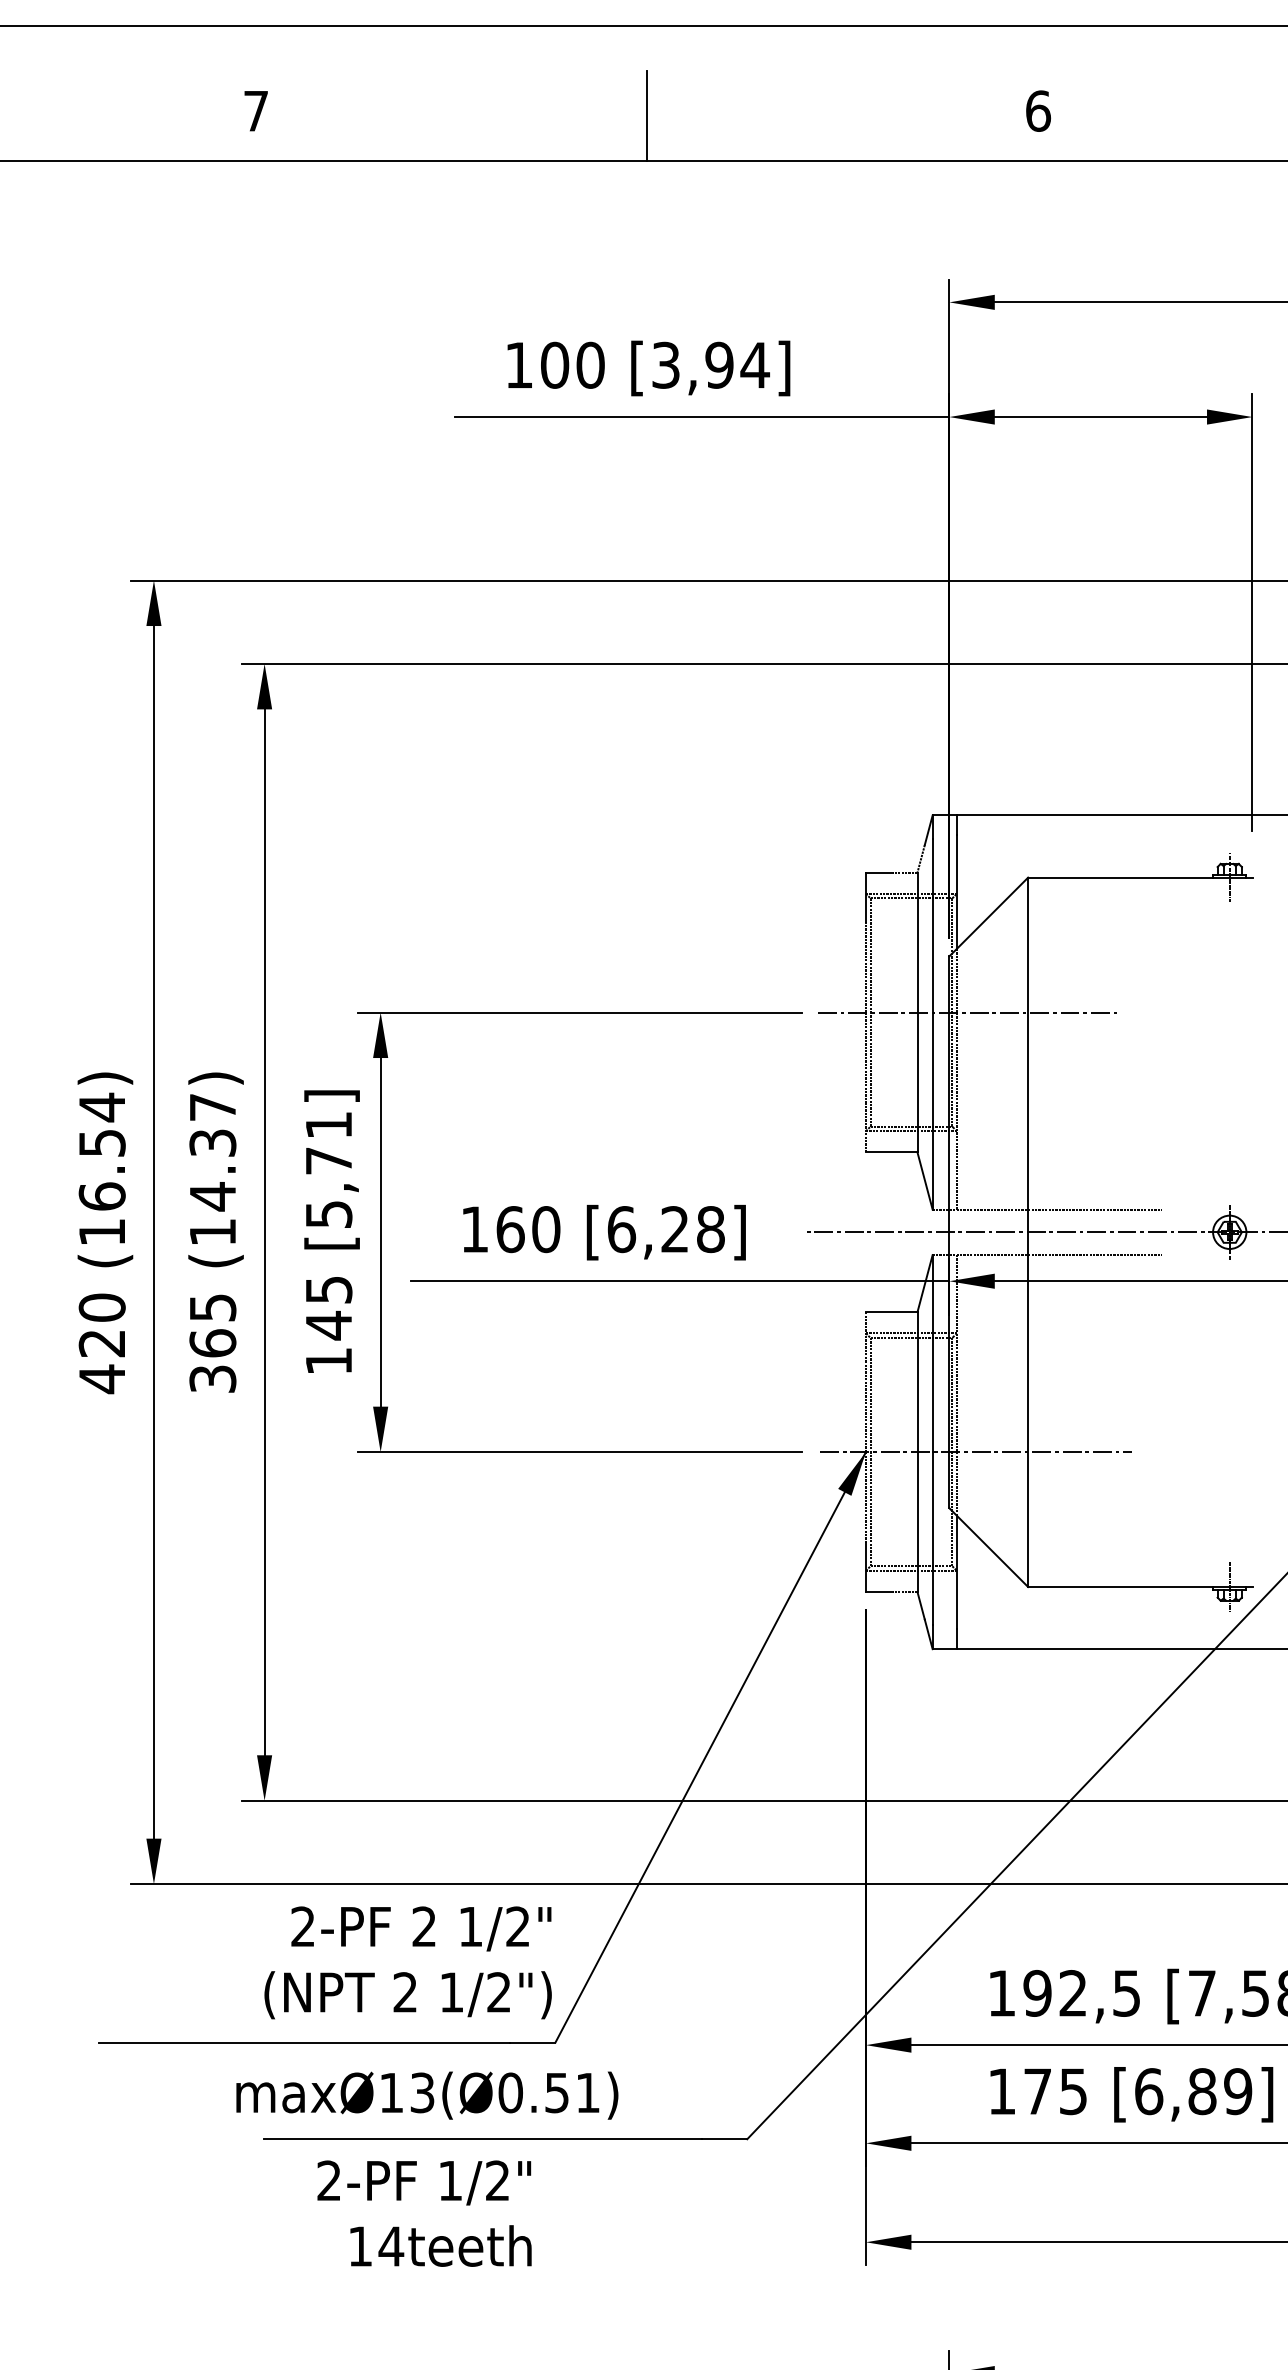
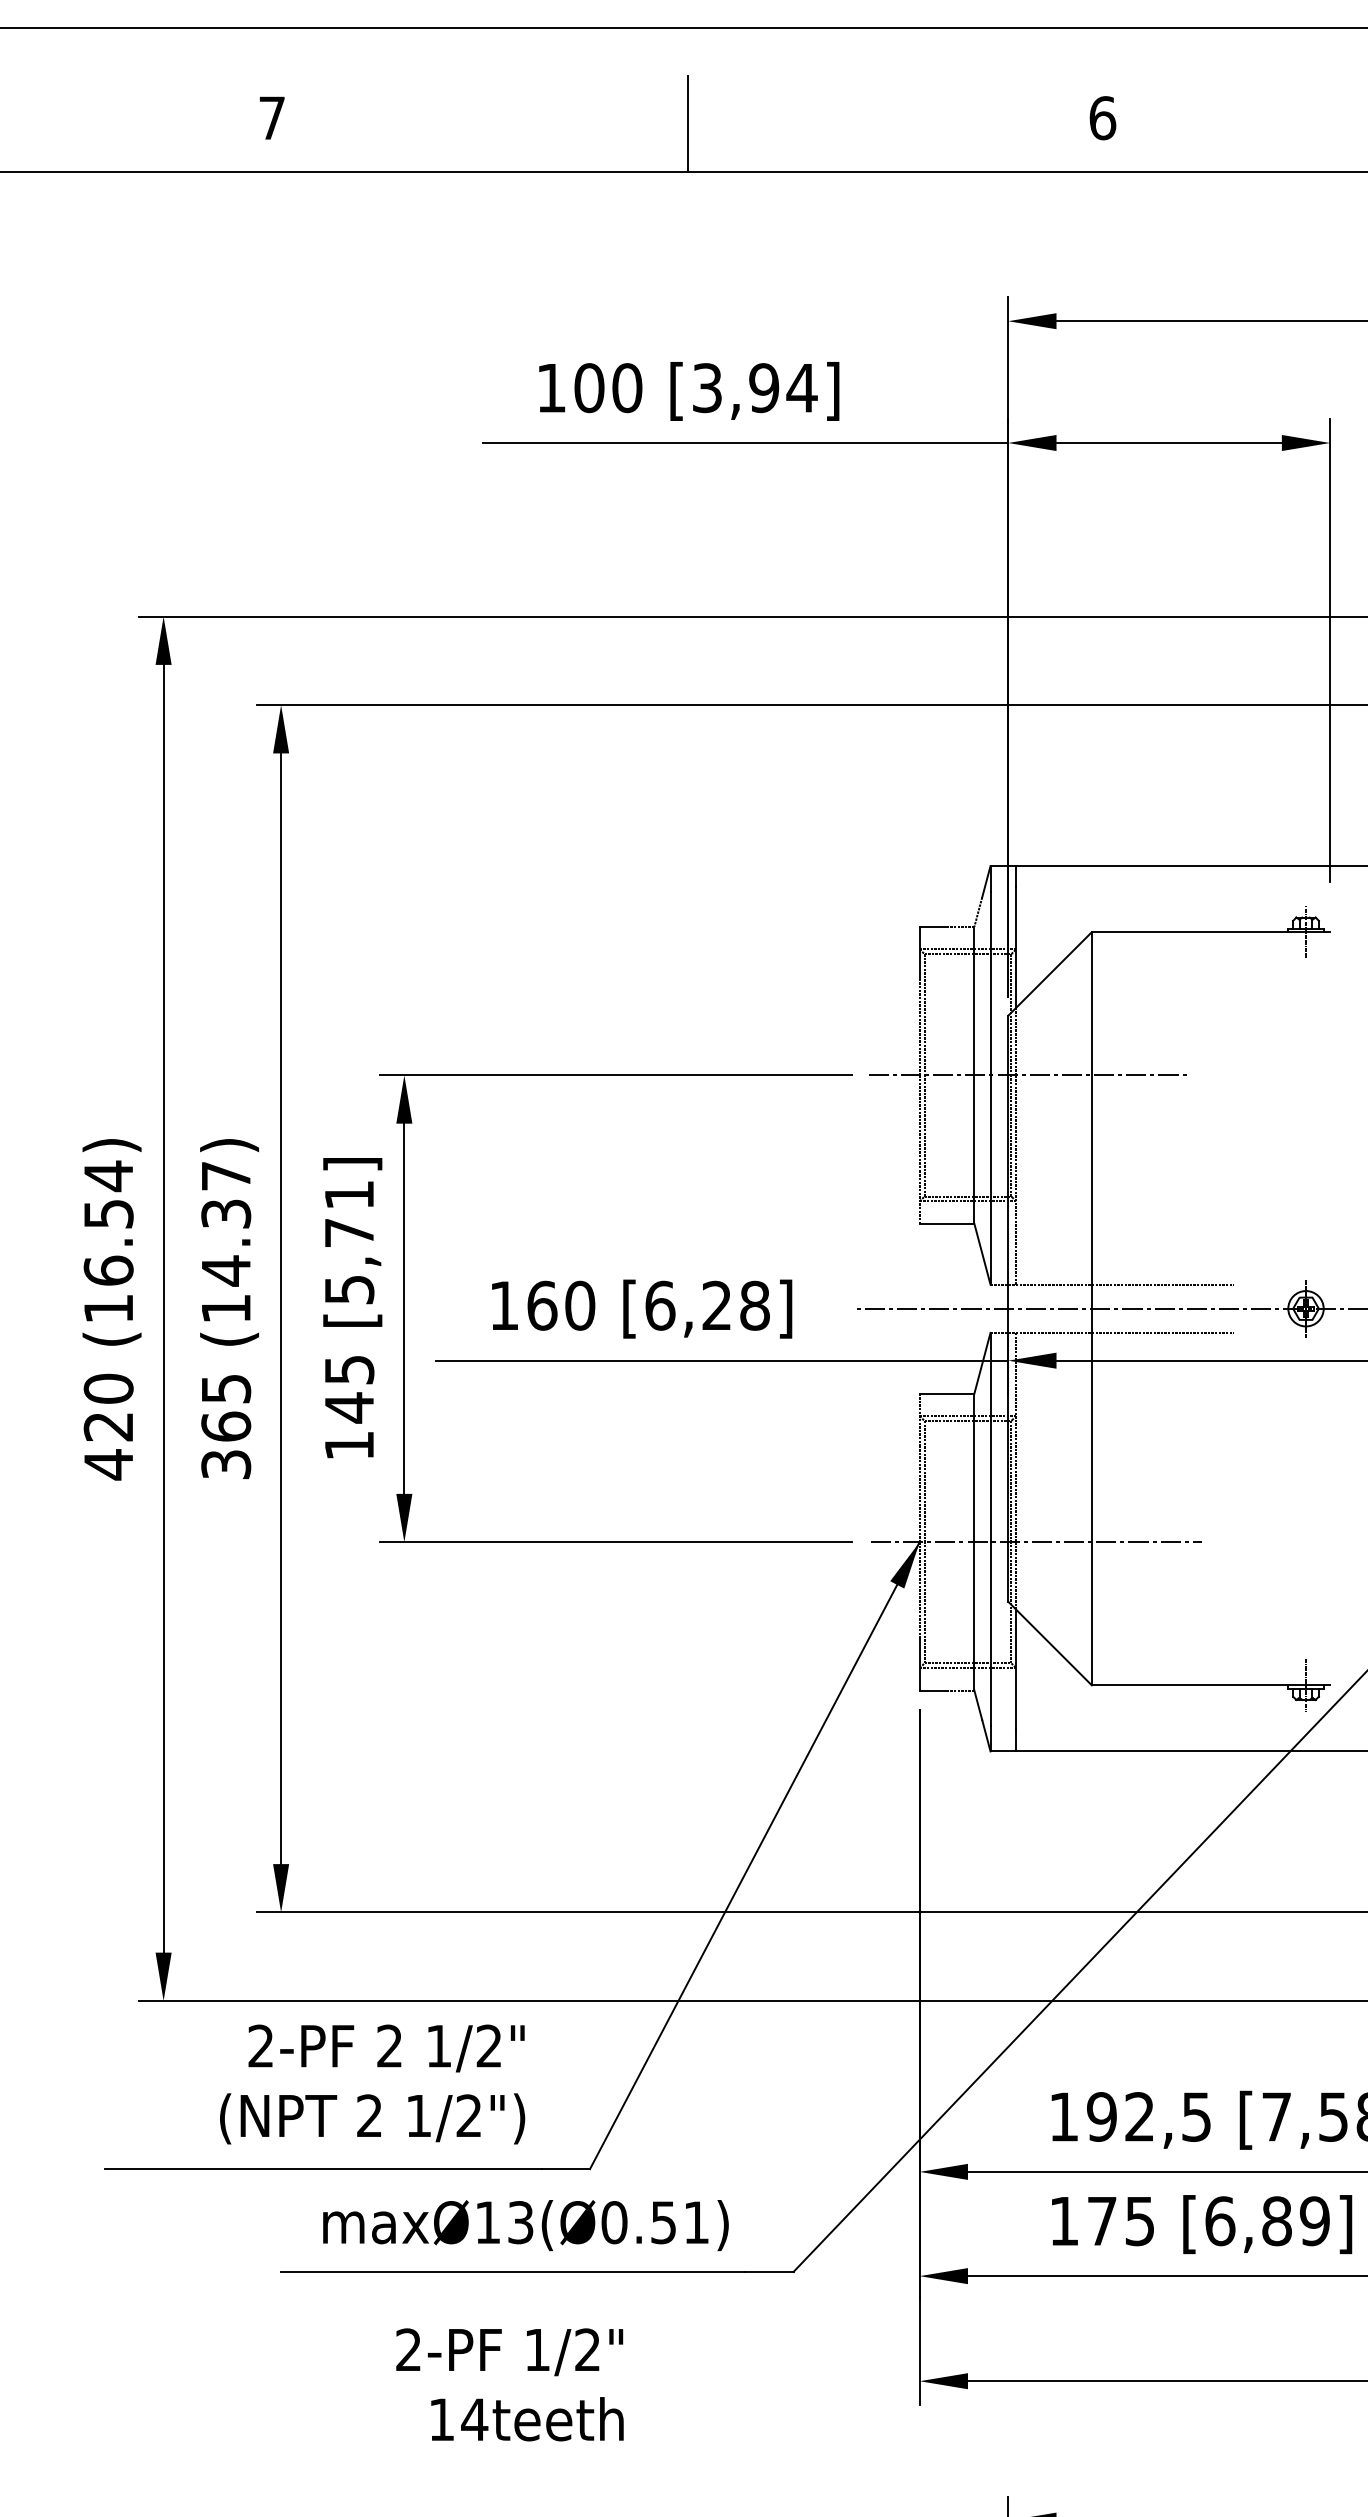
text: (408, 1962) -> (372, 2084), moved
text: (426, 2095) -> (525, 2225), moved
text: (424, 2213) -> (509, 2384), moved

